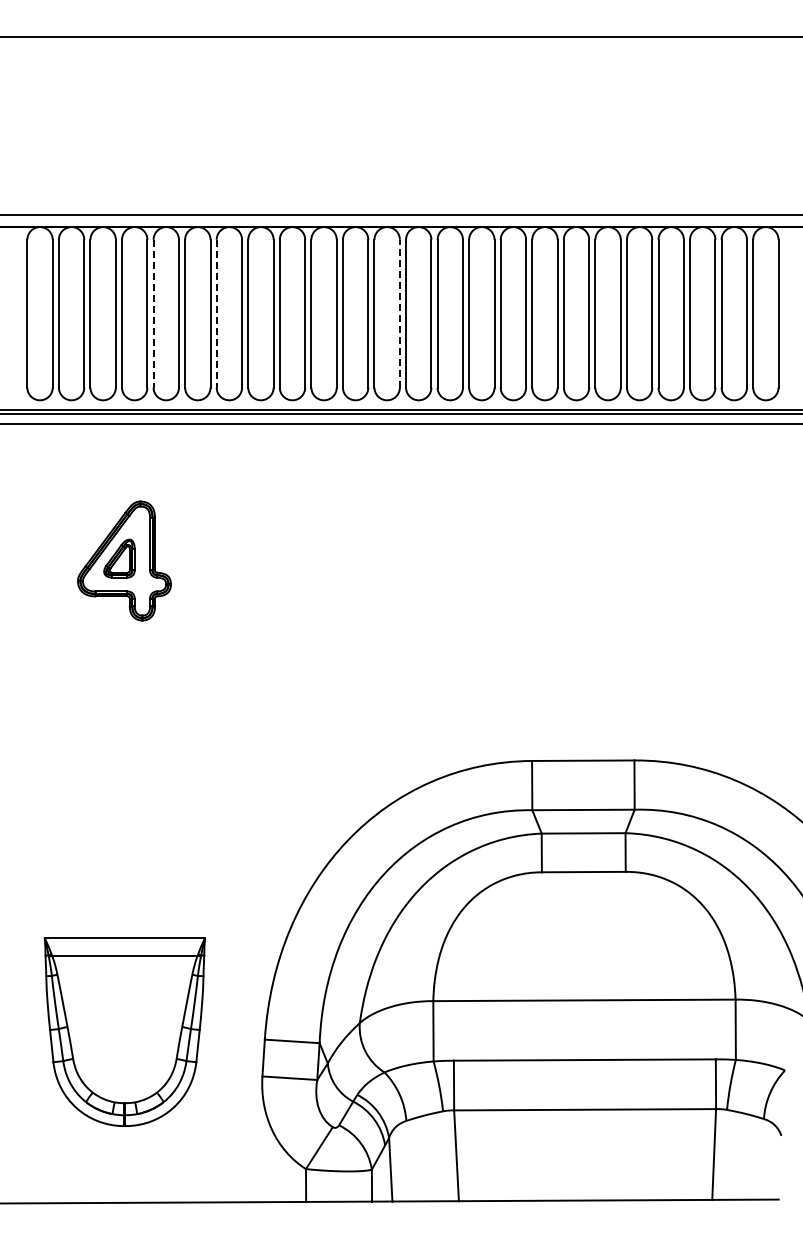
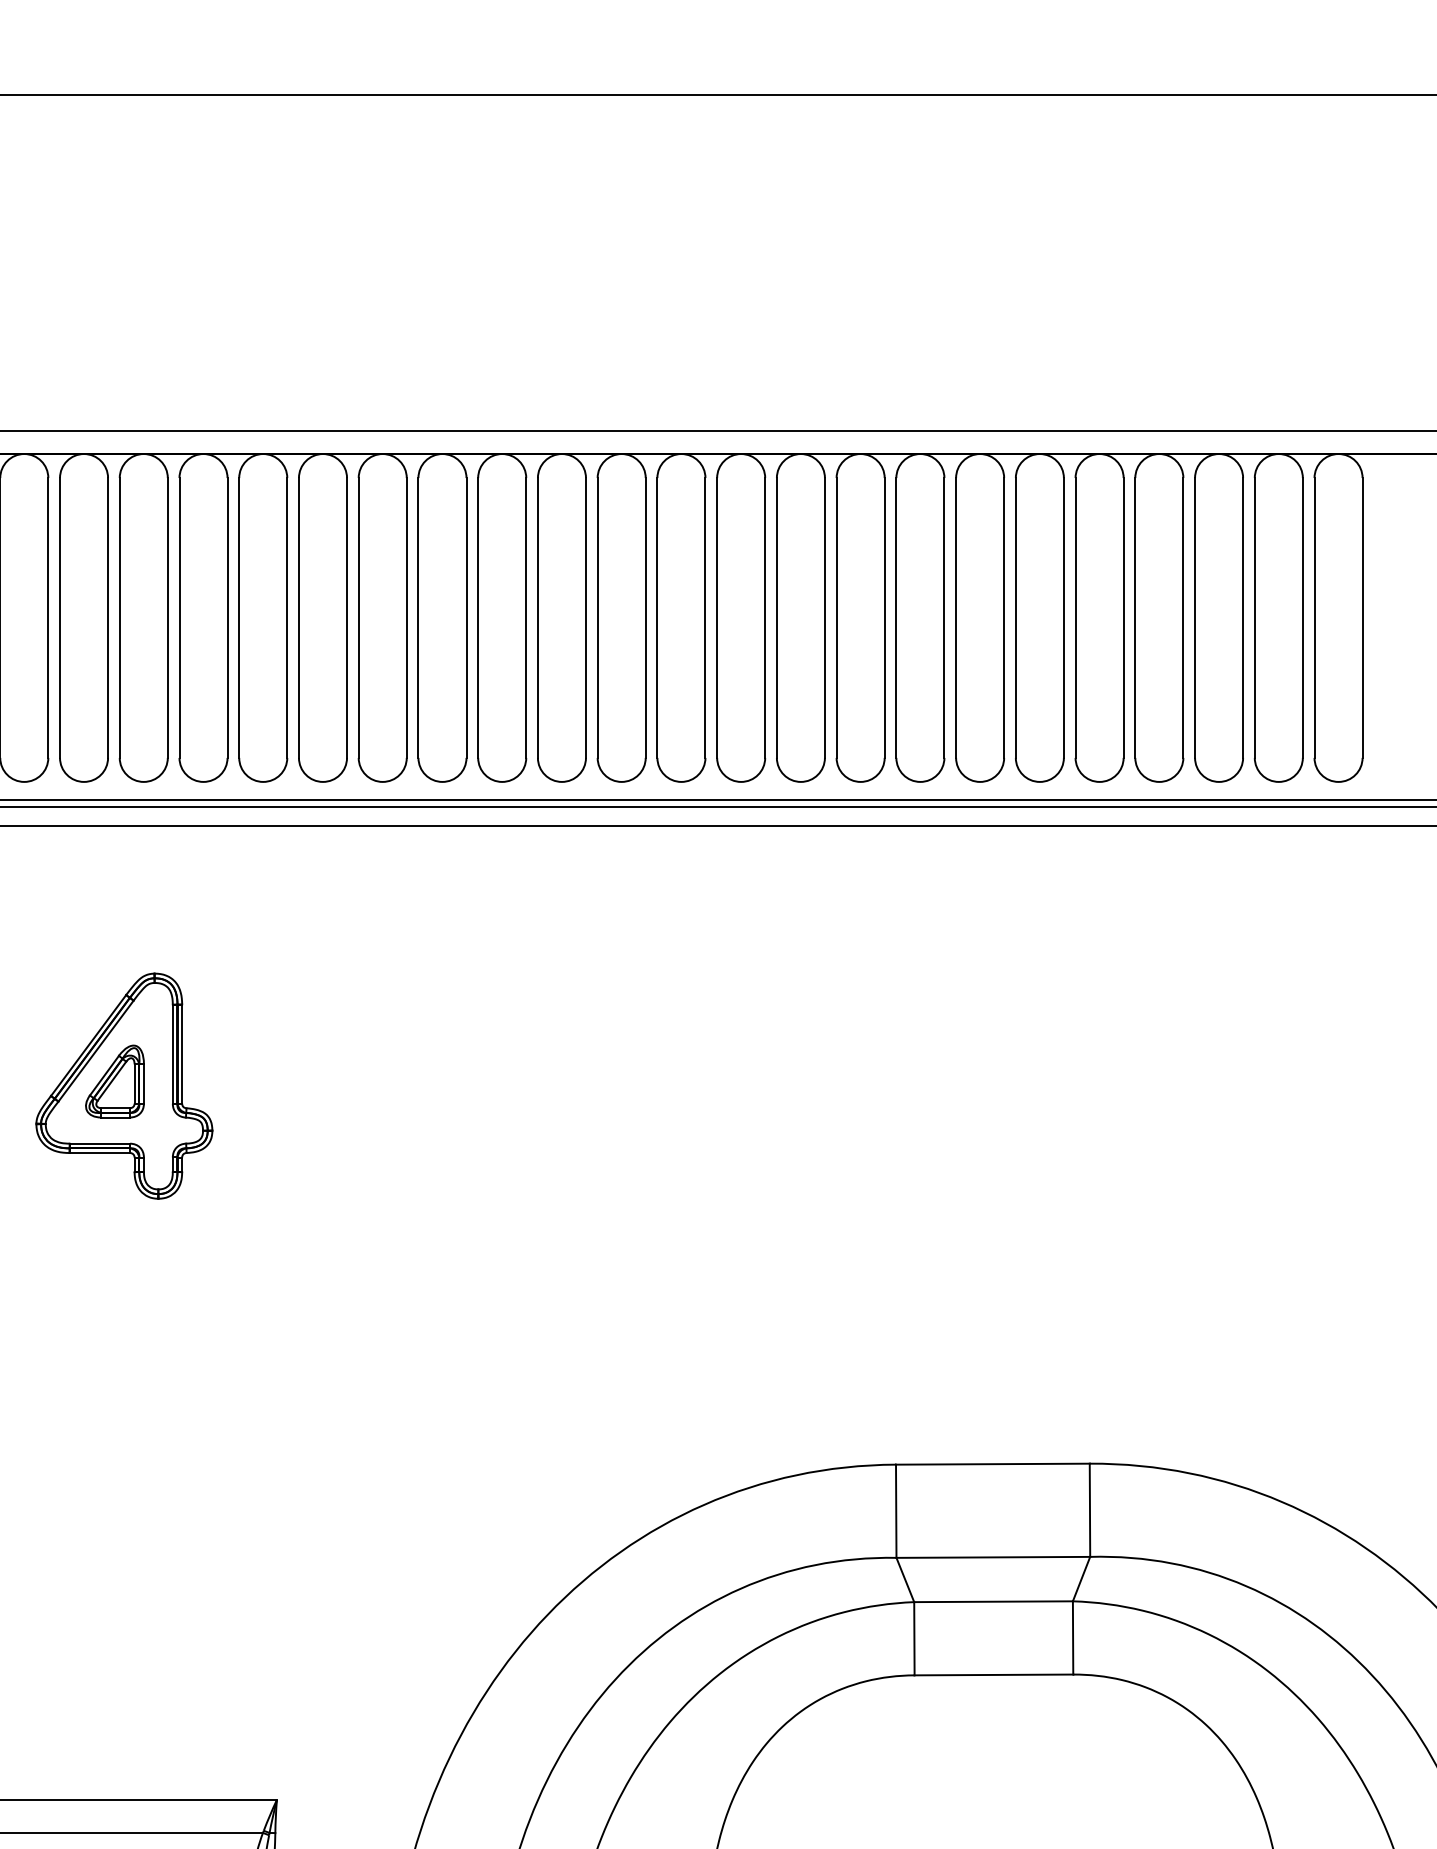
line: (153, 313) -> (179, 617), dashed -> solid
line: (216, 313) -> (298, 617), dashed -> solid
line: (399, 313) -> (645, 617), dashed -> solid

